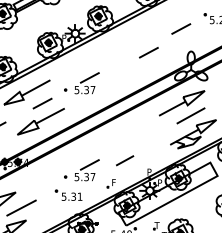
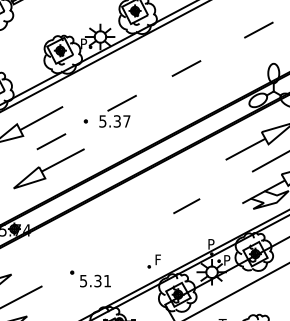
line: (148, 52) -> (185, 68), moved
line: (125, 160) -> (187, 205), moved
part: (81, 170) -> (109, 241), removed

